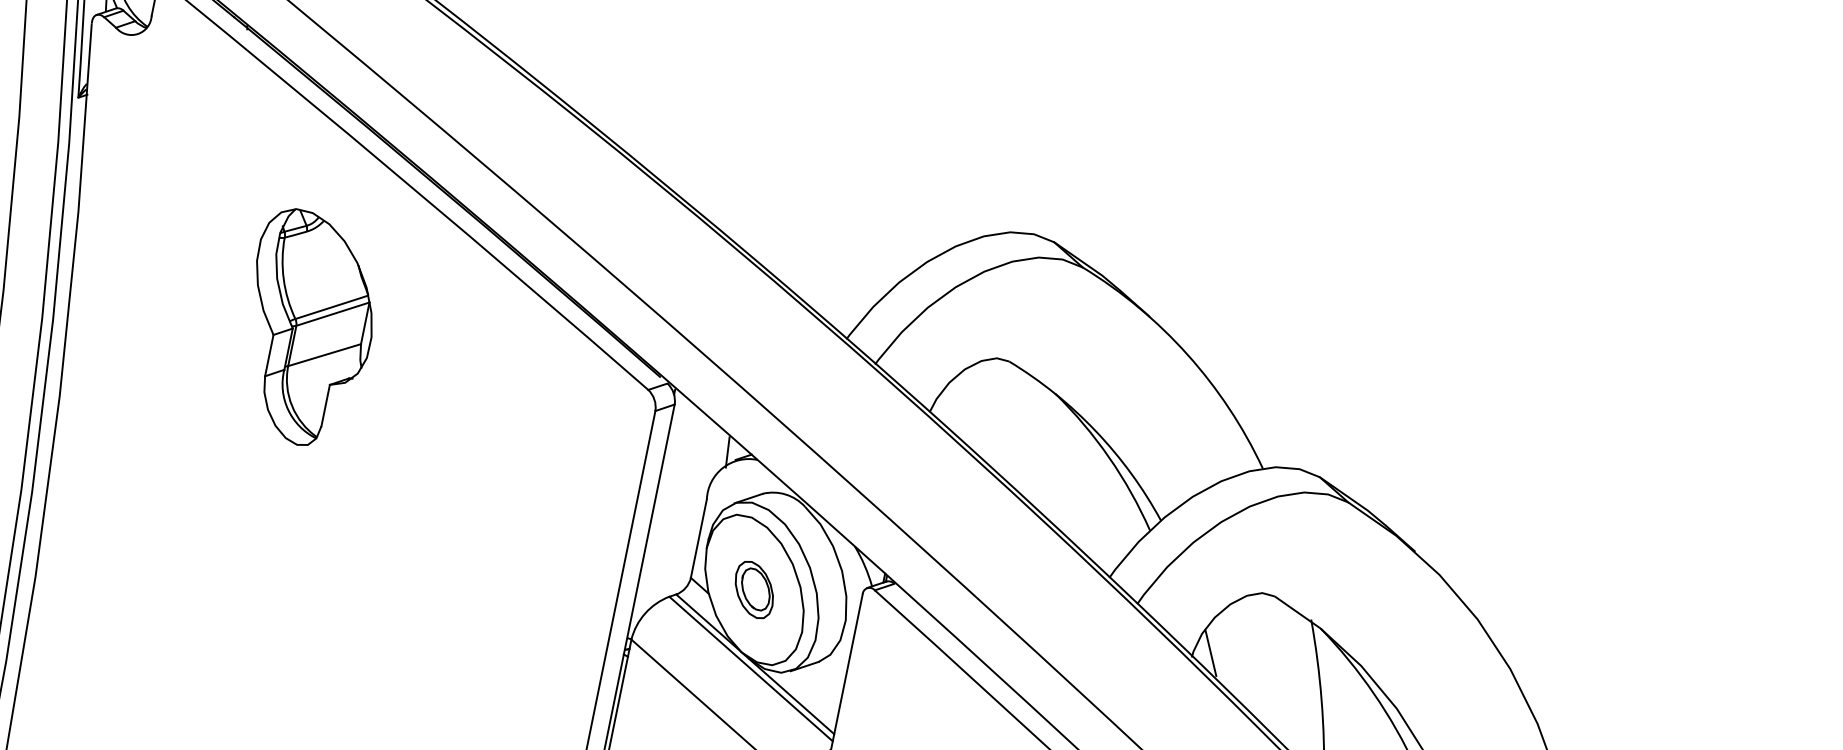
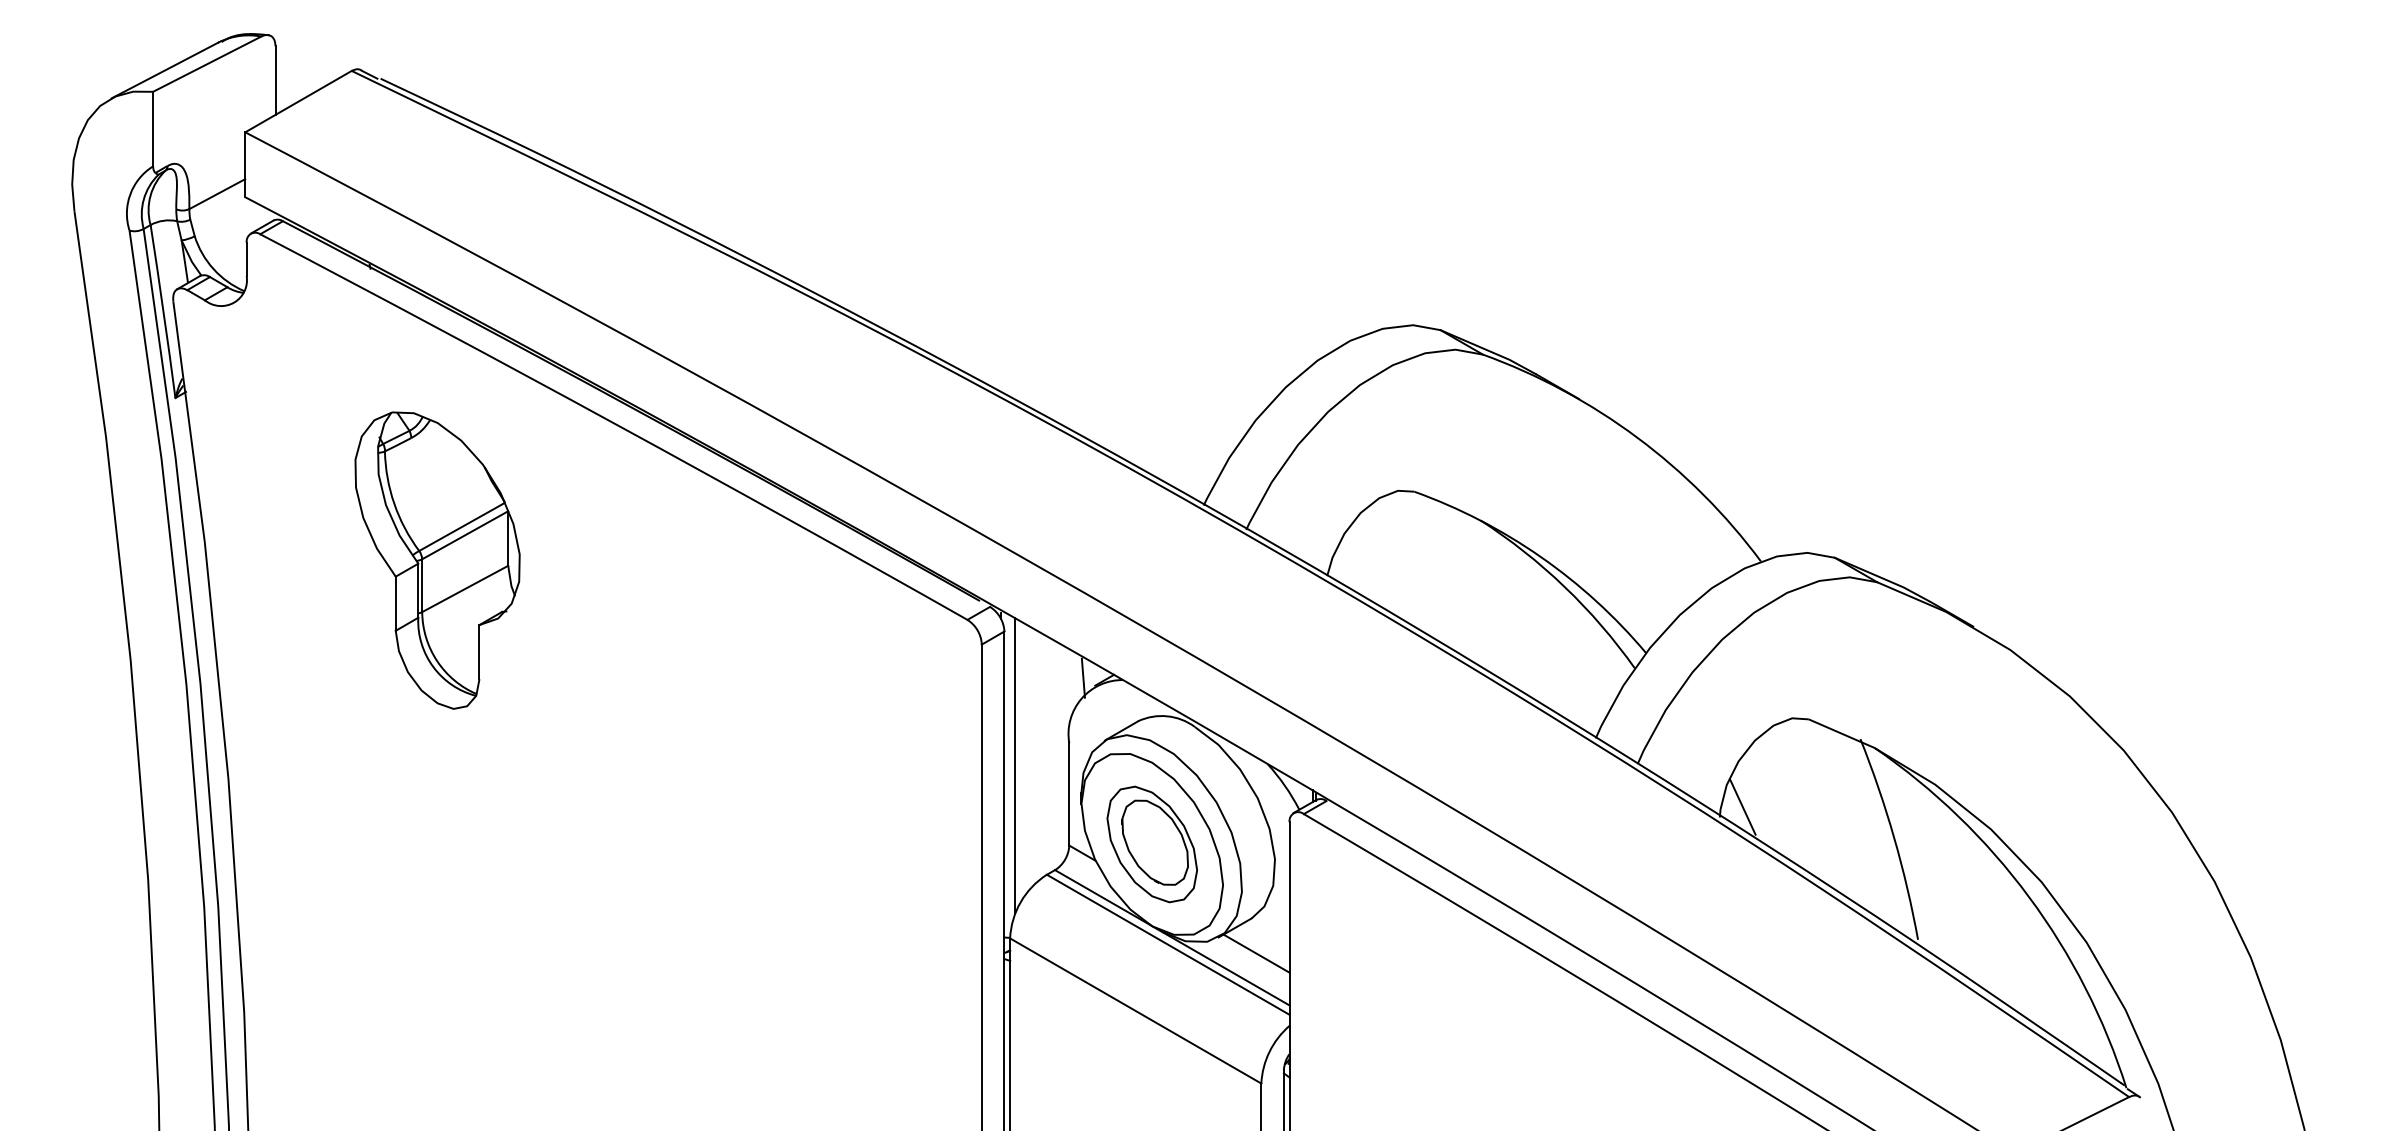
part: (307, 329) -> (437, 560), moved
line: (662, 509) -> (1015, 766), added
part: (753, 589) -> (1151, 844), size x1.67
line: (817, 689) -> (1256, 953), added

